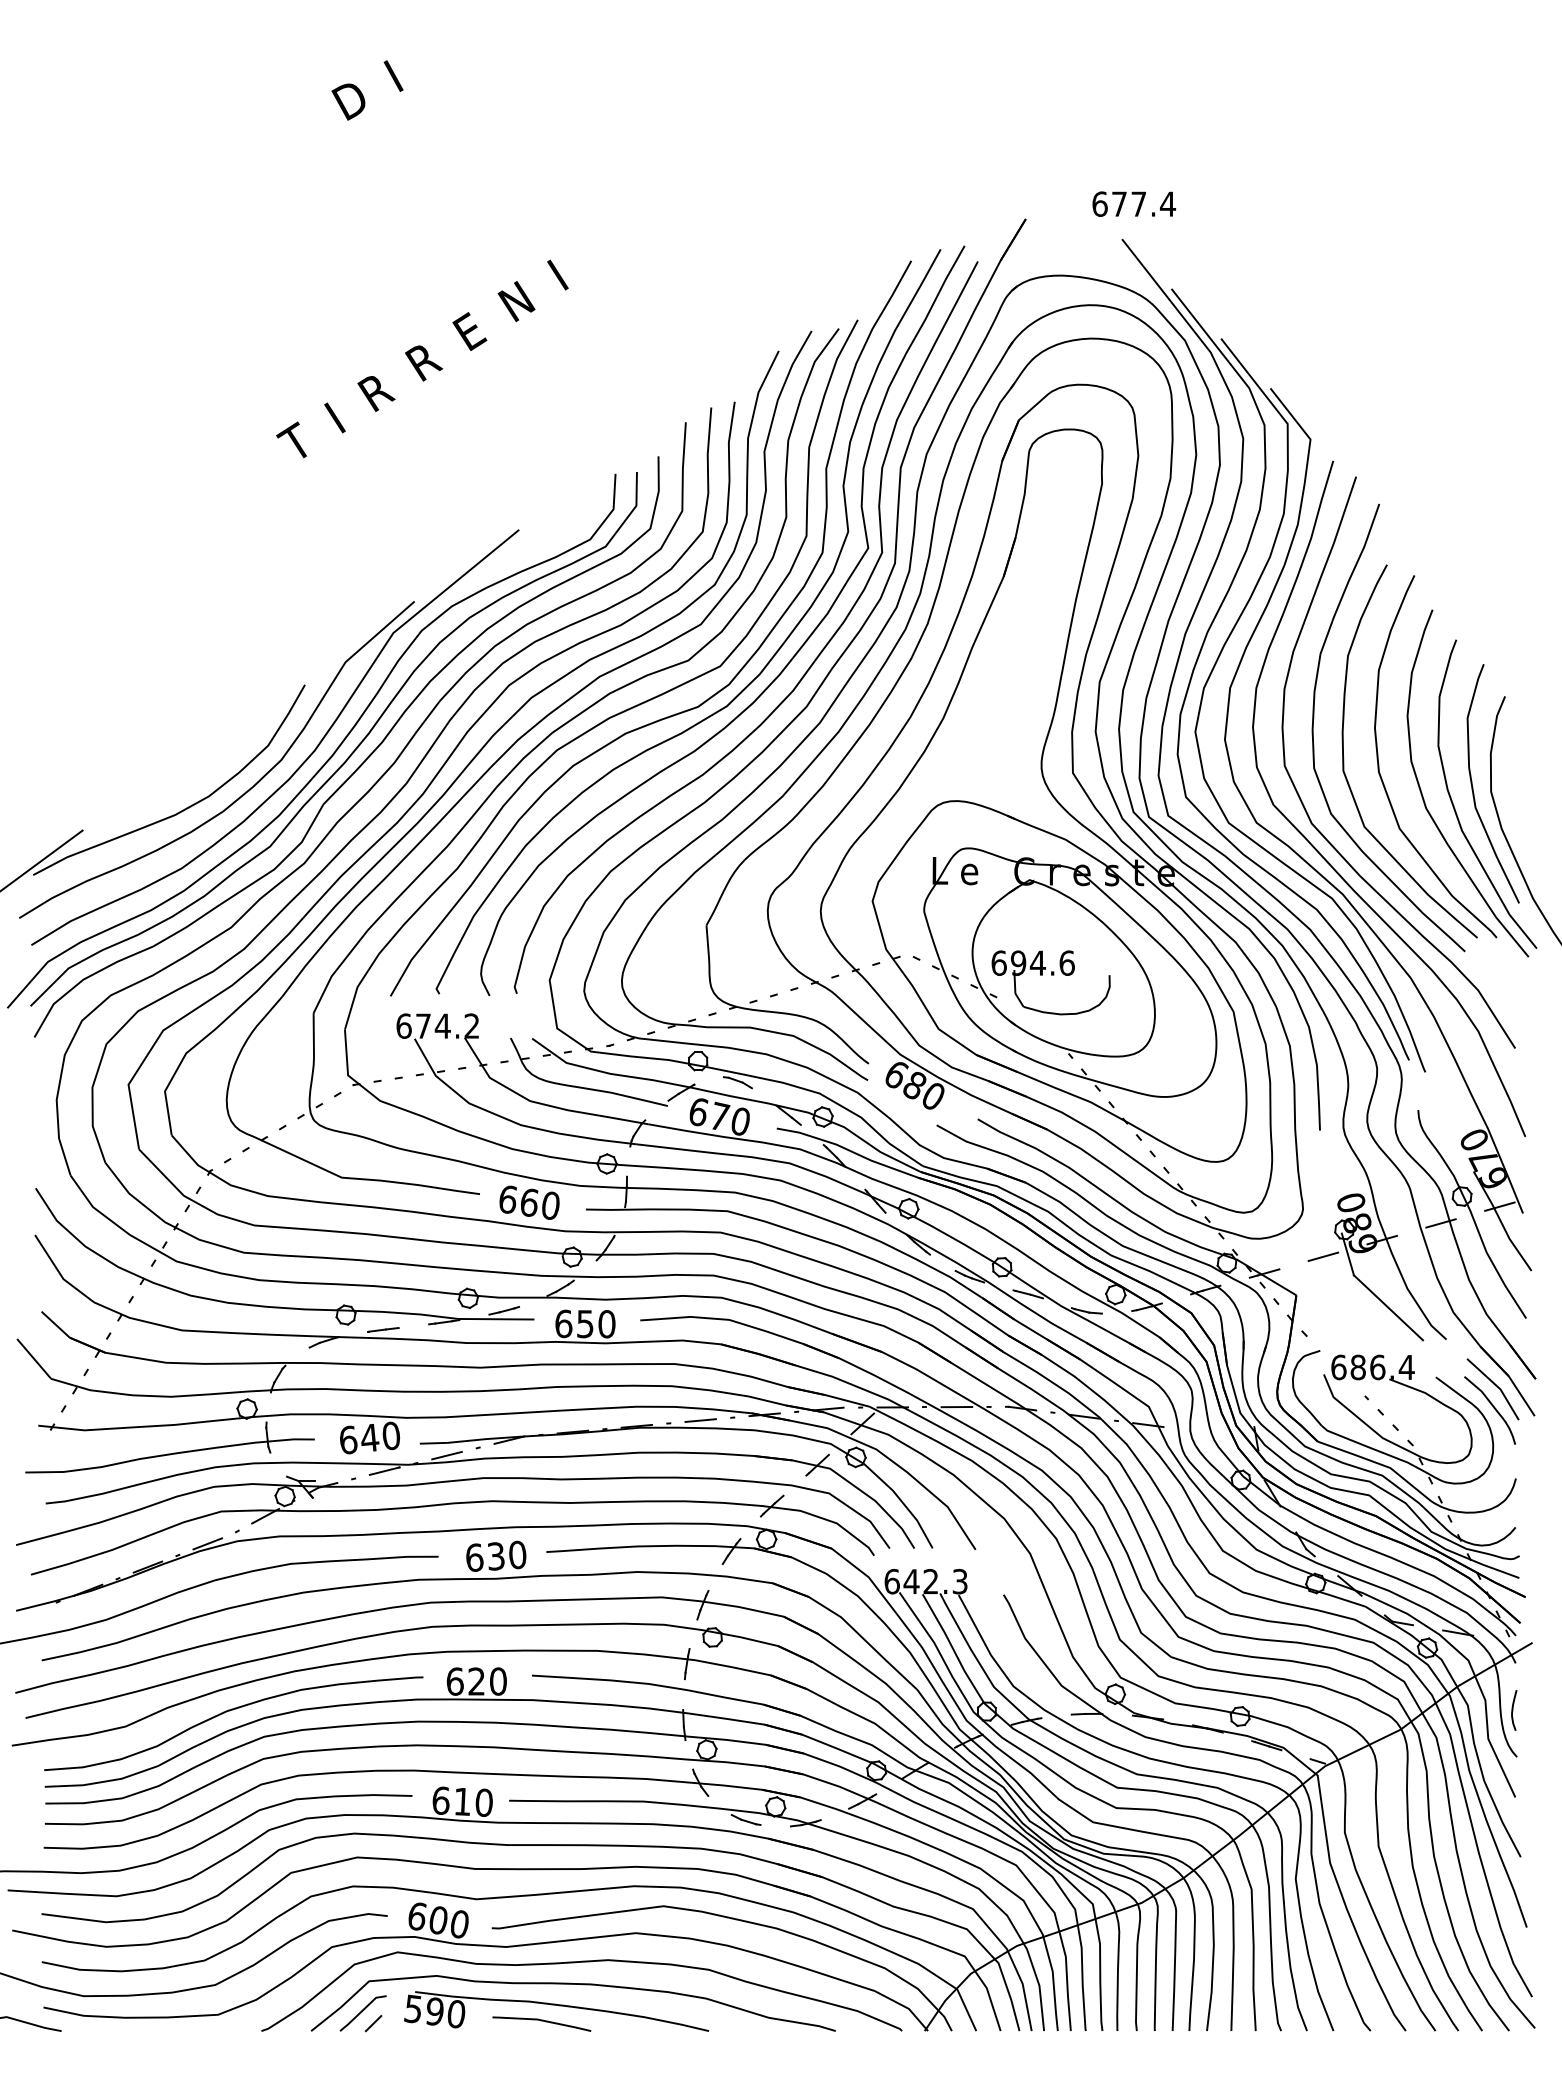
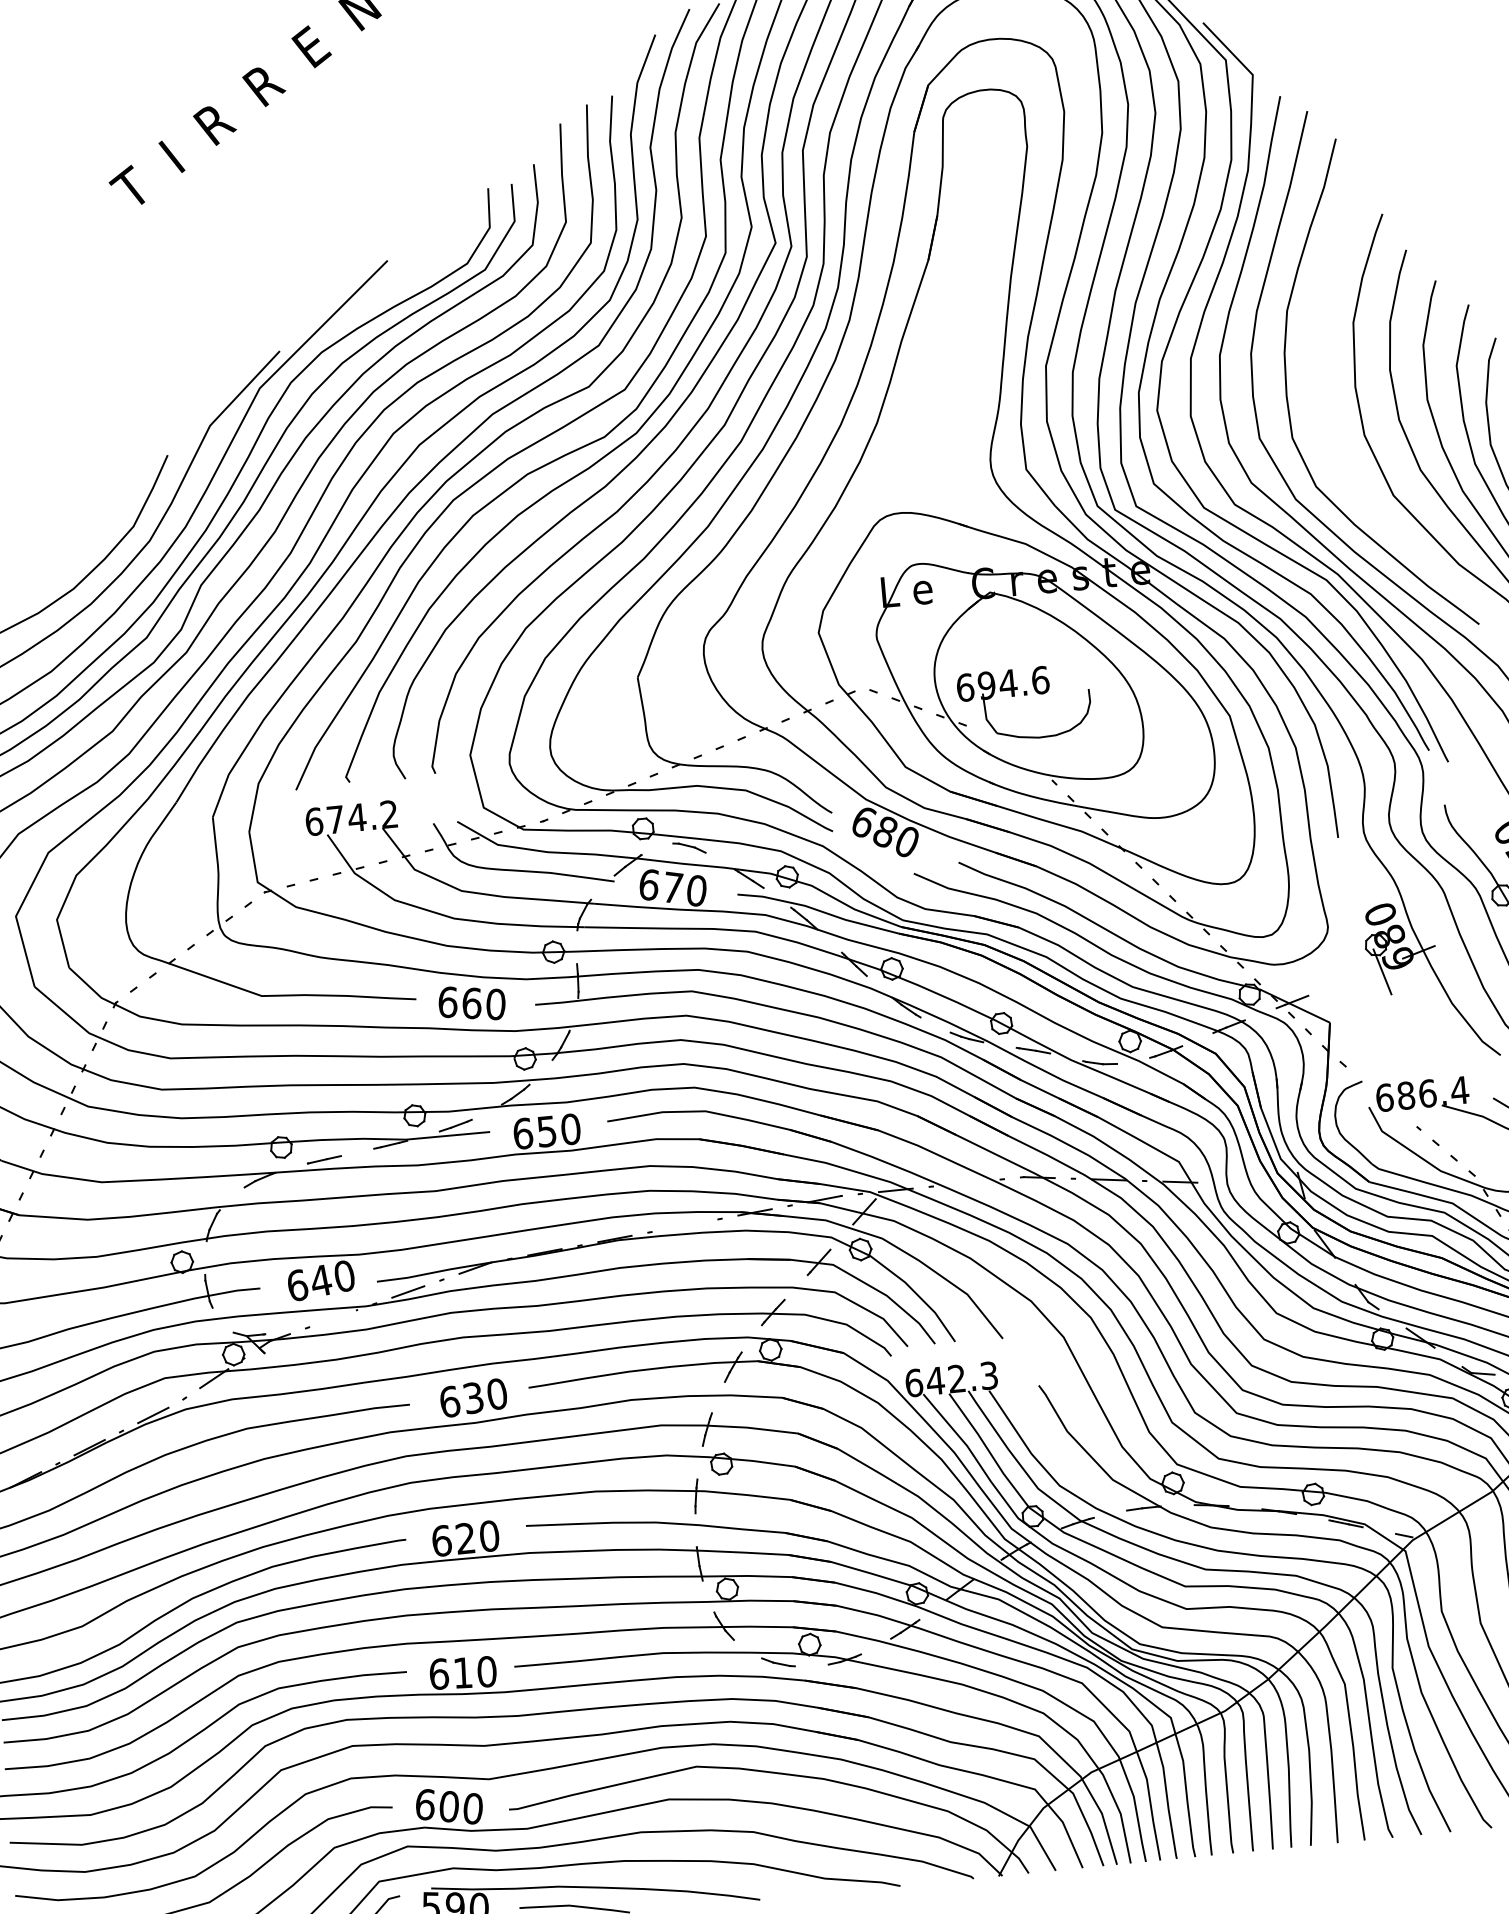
curve: (1344, 758) -> (1324, 423), removed
line: (1440, 1223) -> (1481, 927), removed
line: (1323, 1256) -> (1355, 976), removed
line: (1388, 1307) -> (1433, 1026), removed
line: (956, 1407) -> (966, 1183), removed
line: (700, 1420) -> (684, 1225), removed
line: (384, 1470) -> (340, 1315), removed

